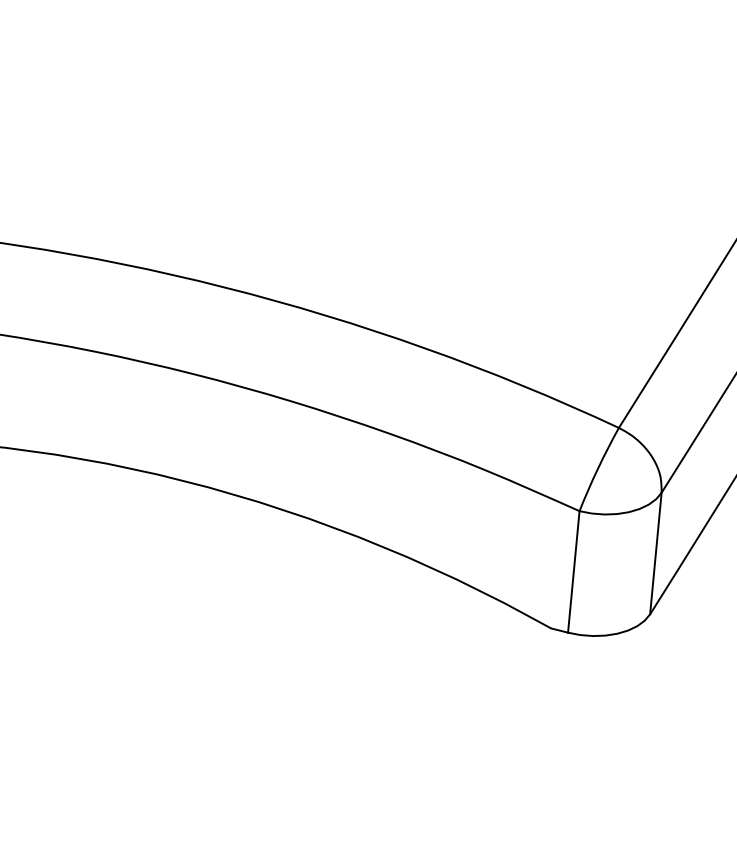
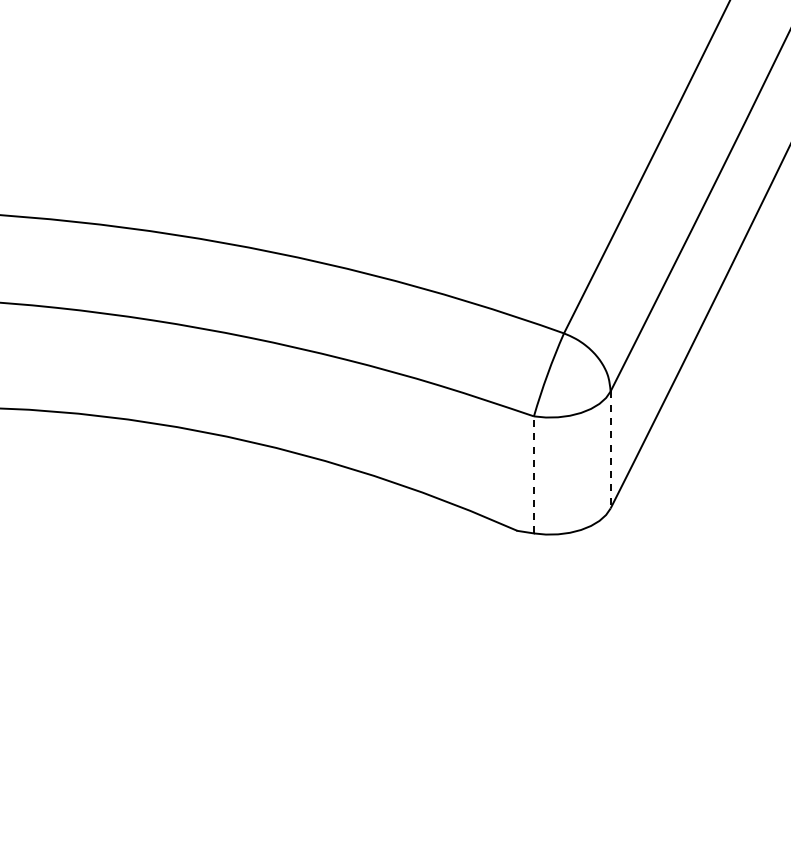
line: (655, 553) -> (610, 449), solid -> dashed
line: (573, 571) -> (533, 474), solid -> dashed

